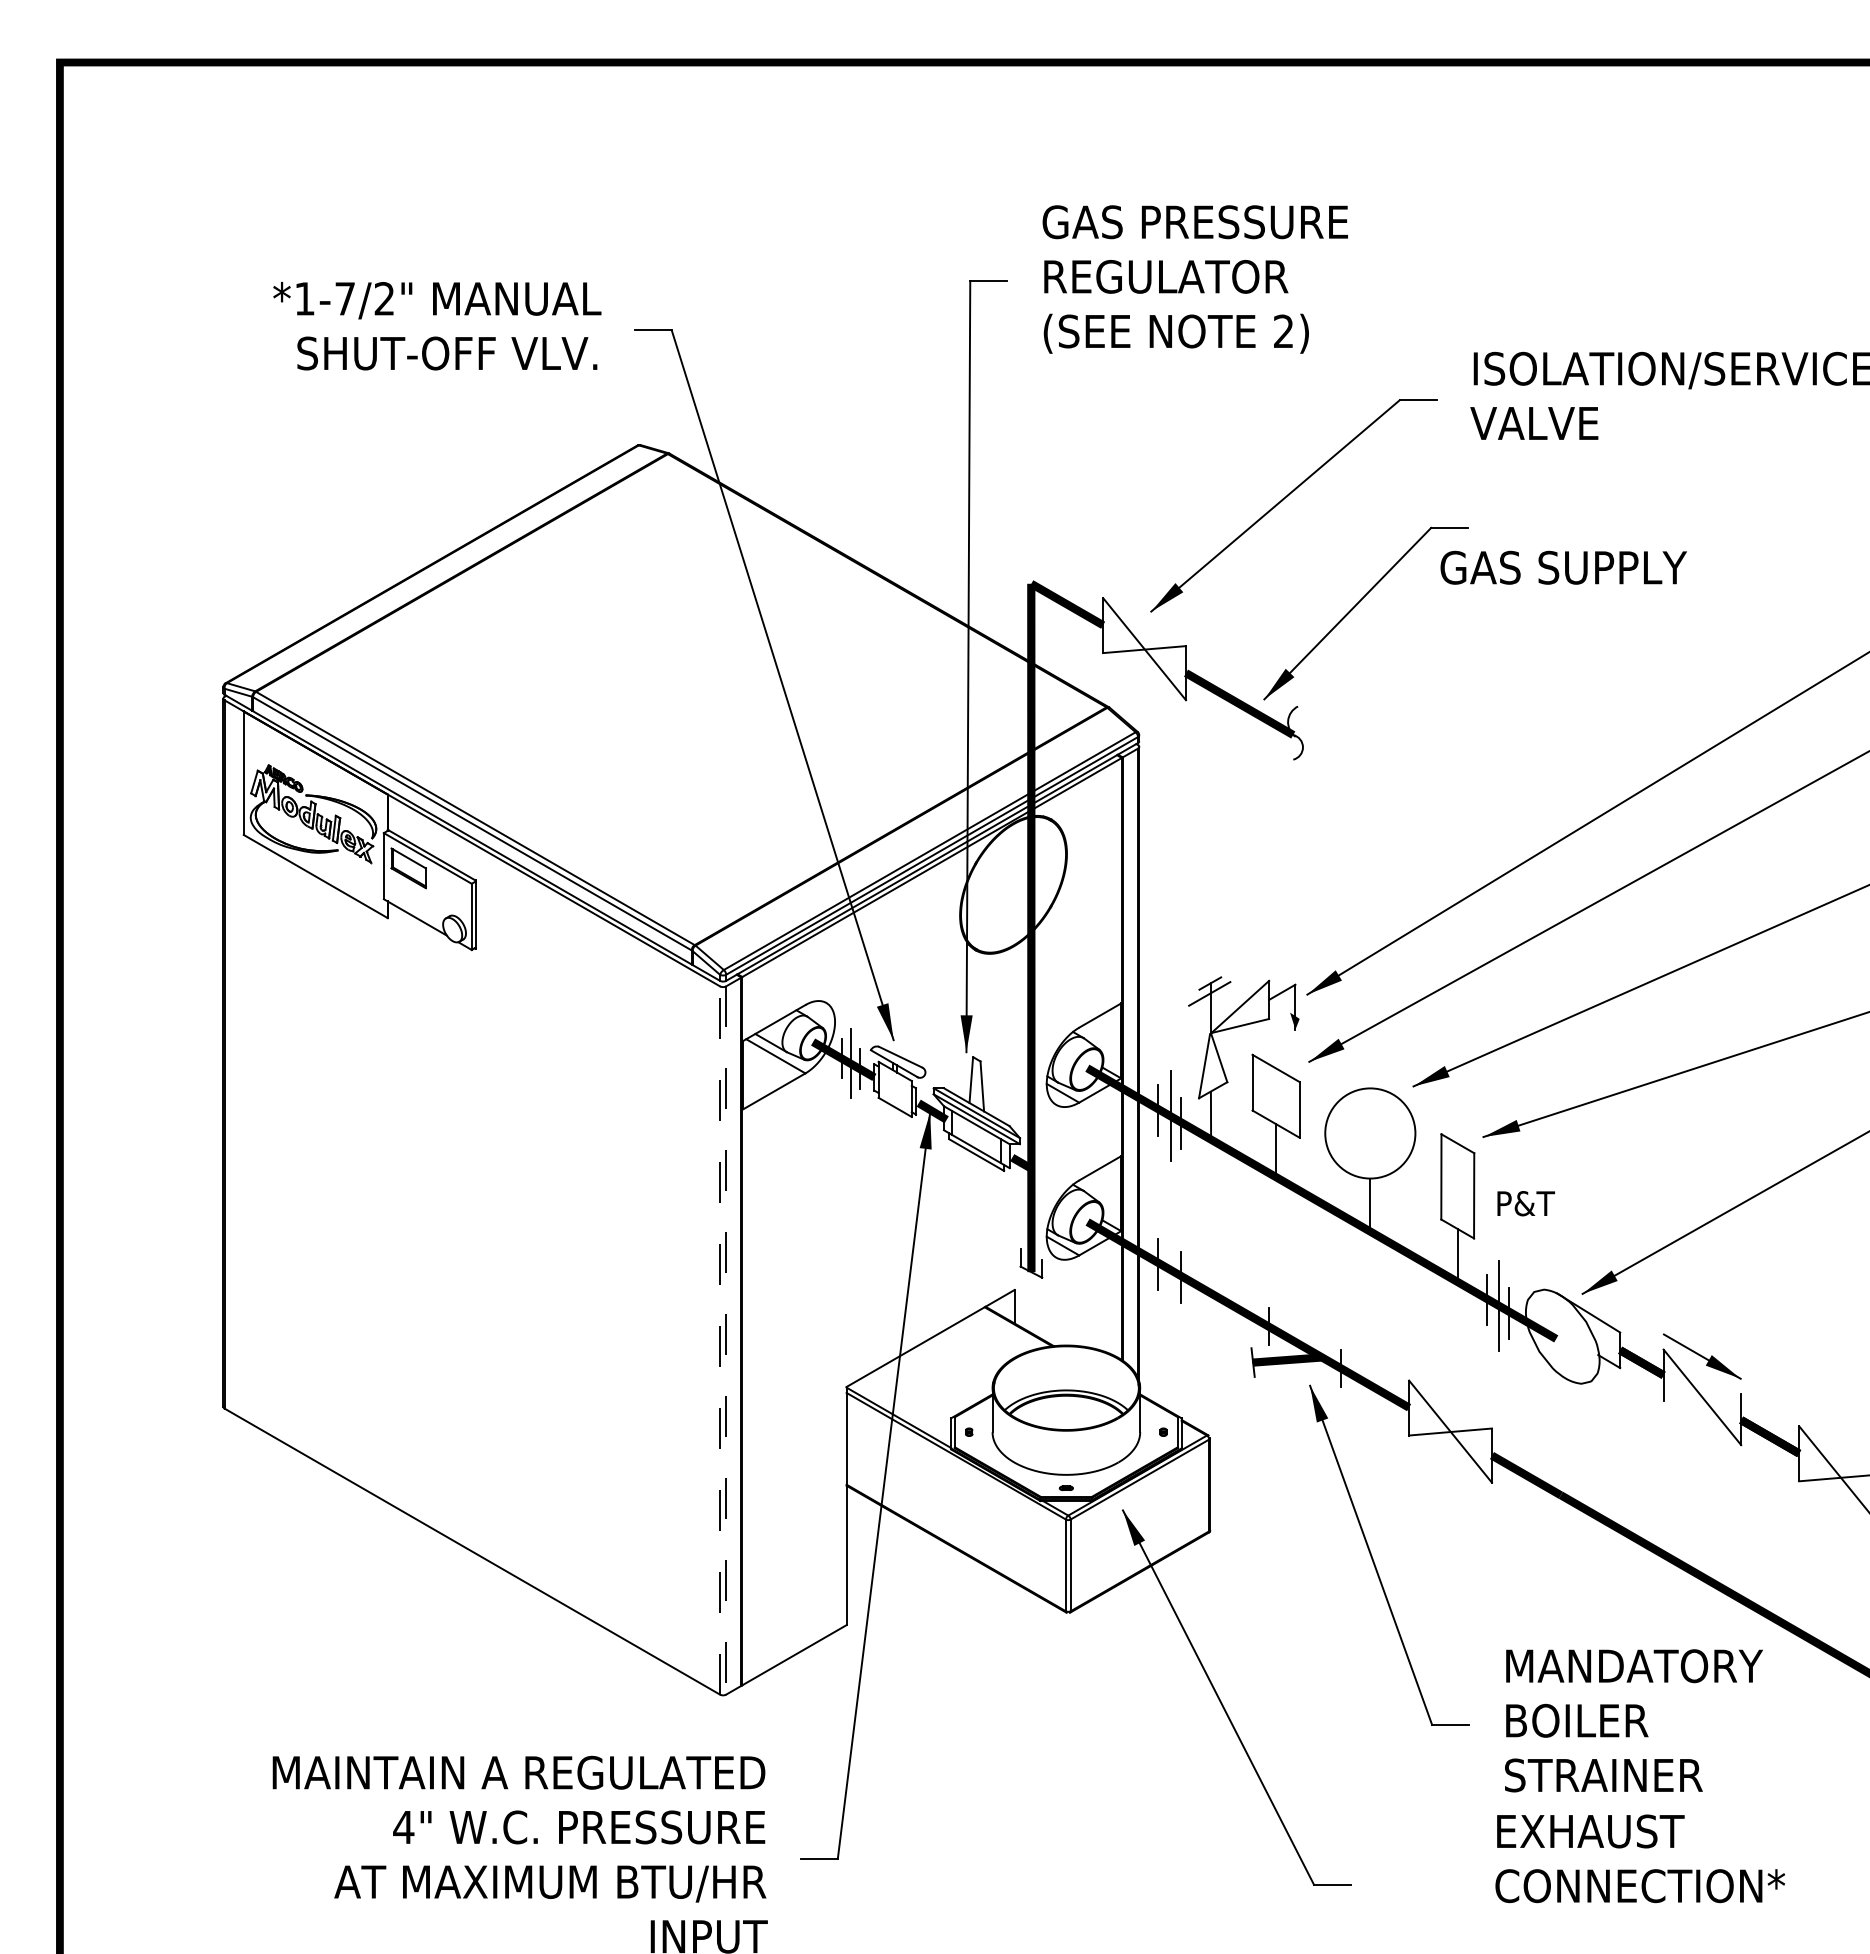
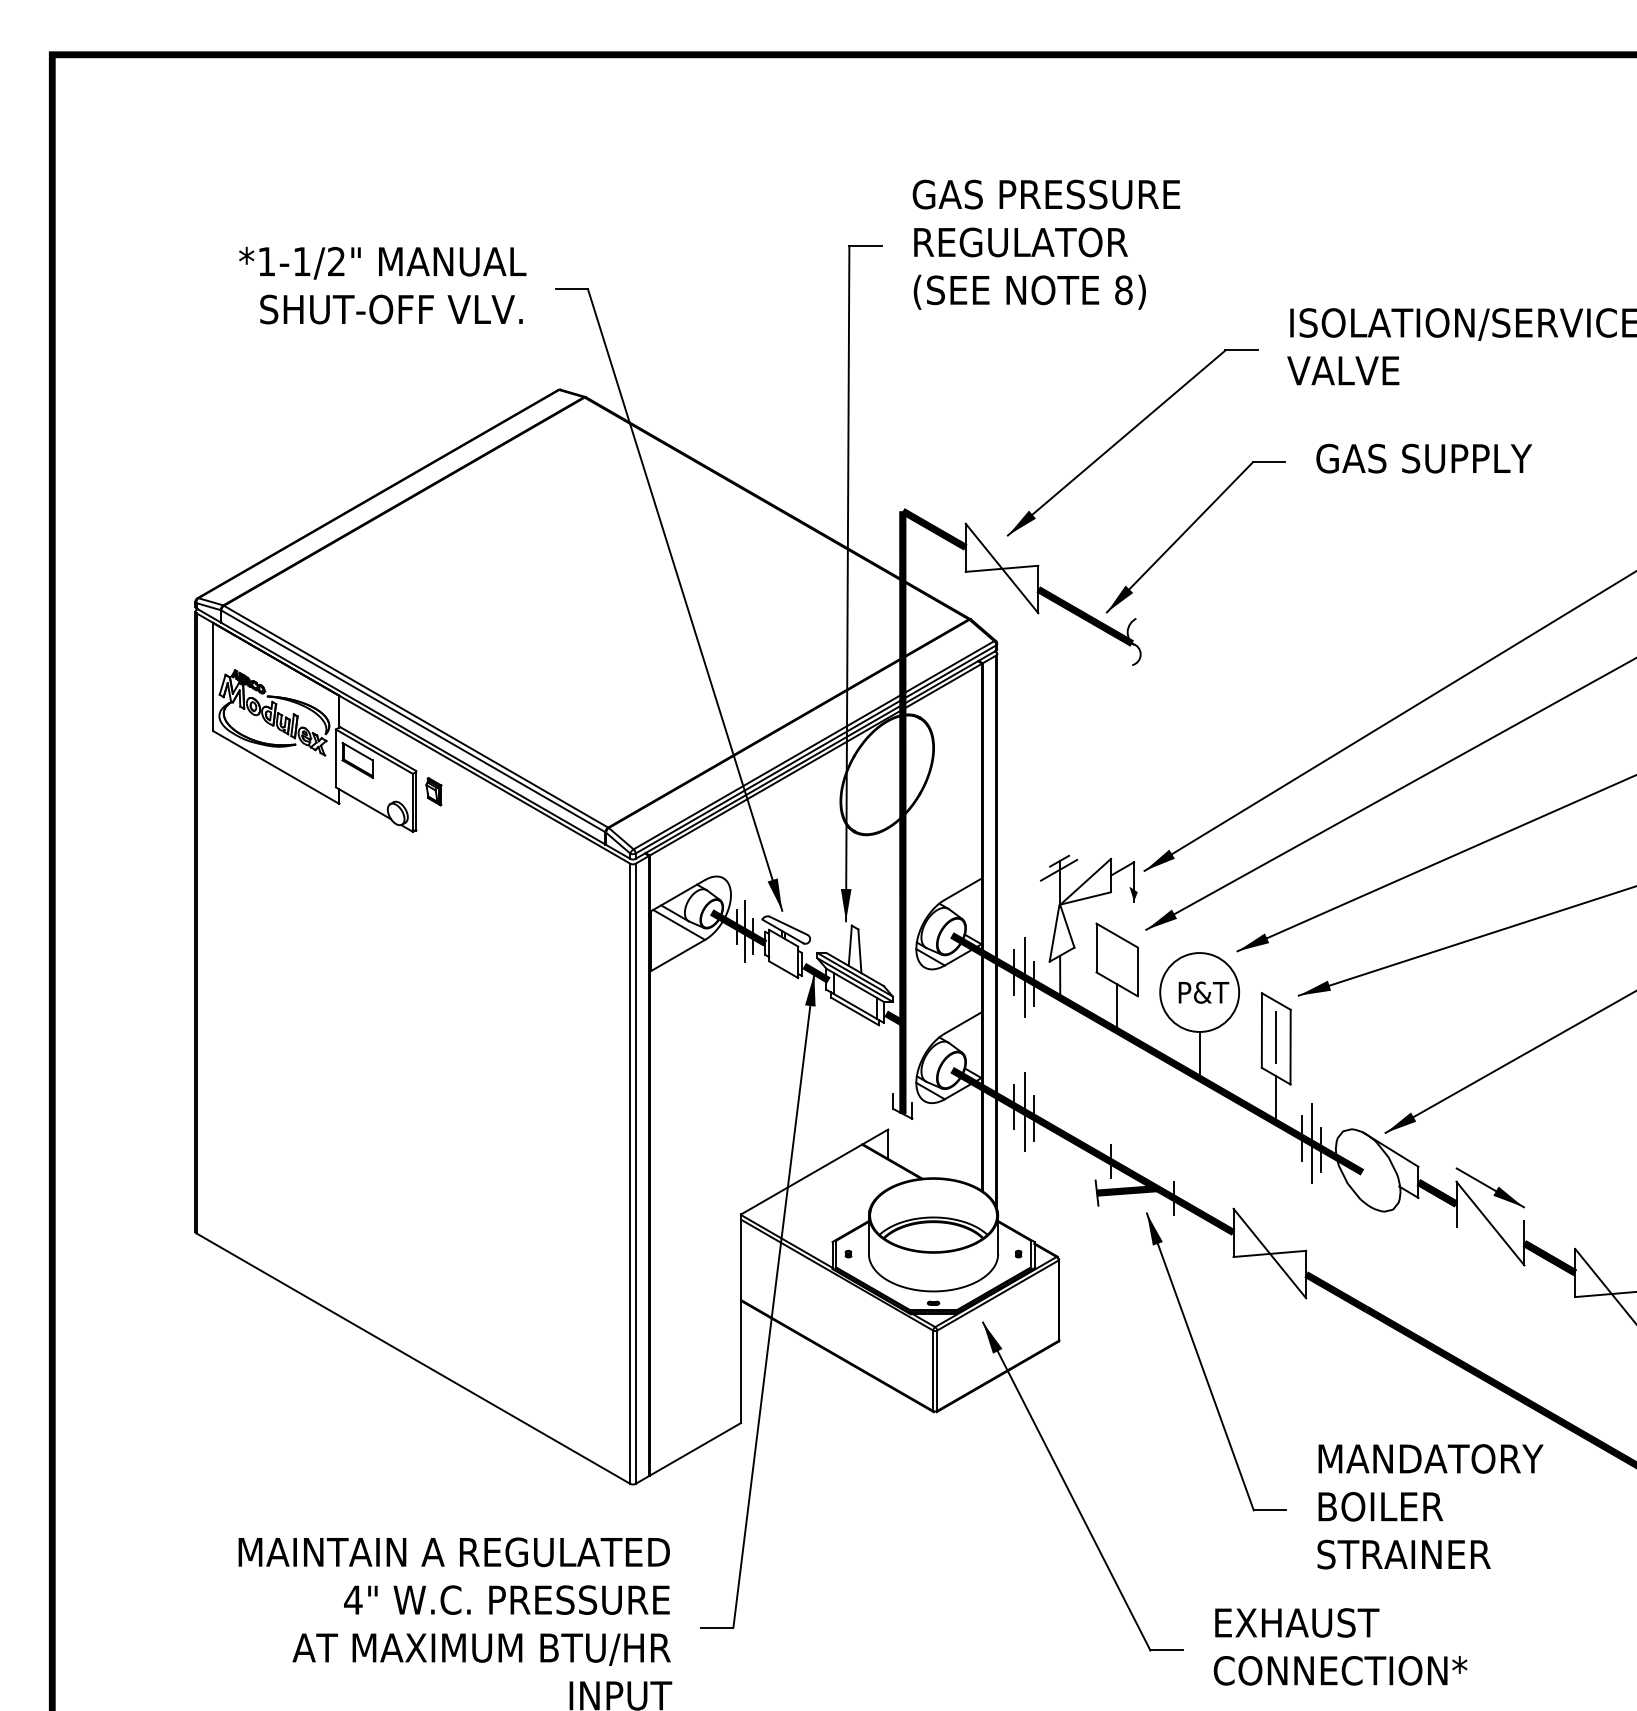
text: (344, 298) -> (301, 261), *1-7/2" -> *1-1/2"
text: (1283, 331) -> (1123, 290), 2) -> 8)
text: (1563, 567) -> (1423, 458), moved
part: (495, 903) -> (433, 791), added
line: (1457, 1185) -> (1276, 1038), added
text: (1525, 1203) -> (1203, 992), moved
line: (1170, 1269) -> (1024, 1111), added
line: (720, 1340) -> (630, 1173), dashed -> solid
line: (726, 1341) -> (635, 1174), dashed -> solid
text: (1640, 1858) -> (1340, 1646), moved

